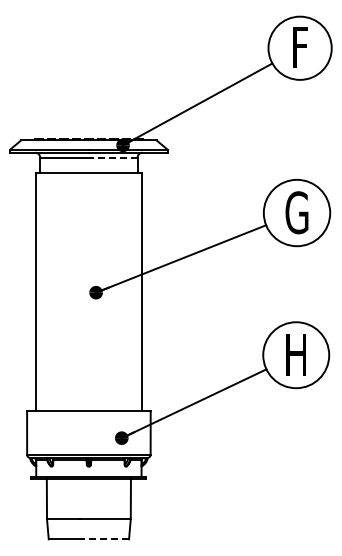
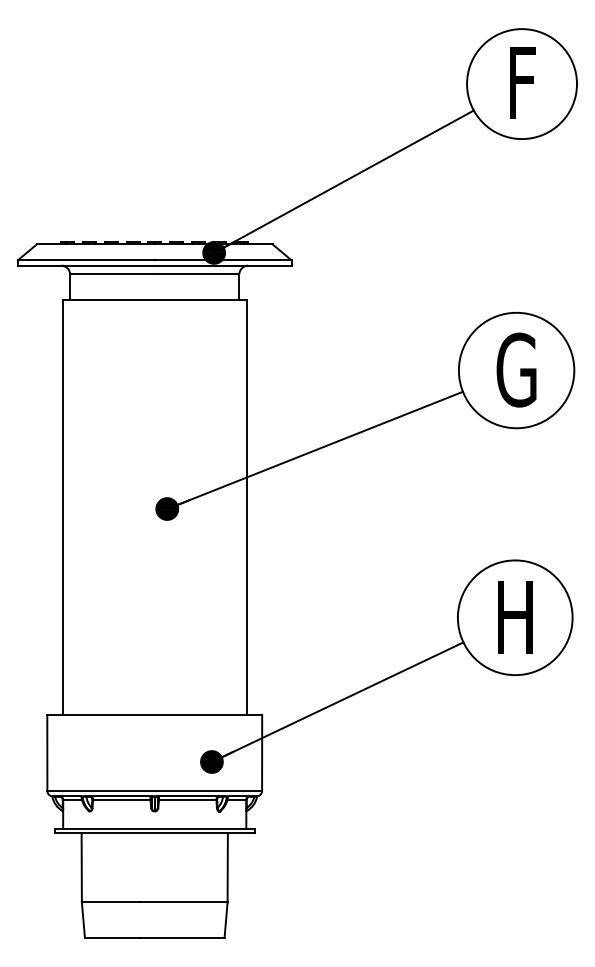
line: (112, 157) -> (195, 273), dashed -> solid
line: (104, 539) -> (181, 938), dashed -> solid

